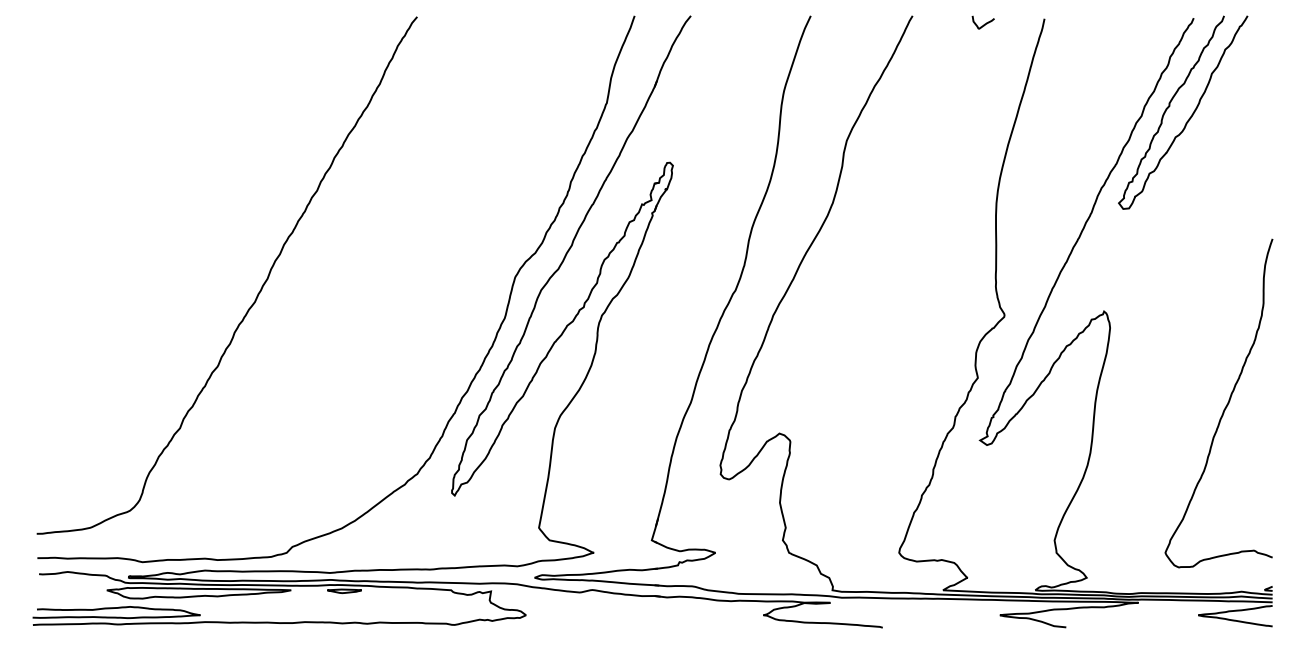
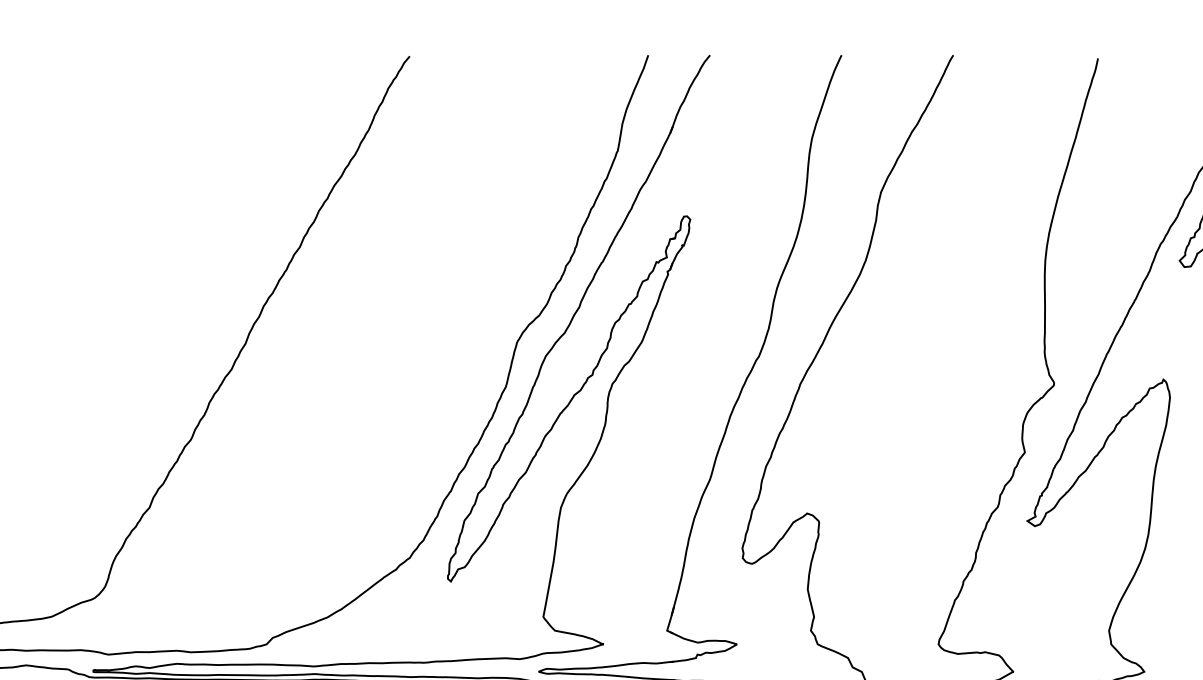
curve: (984, 23) -> (1032, 63), removed

